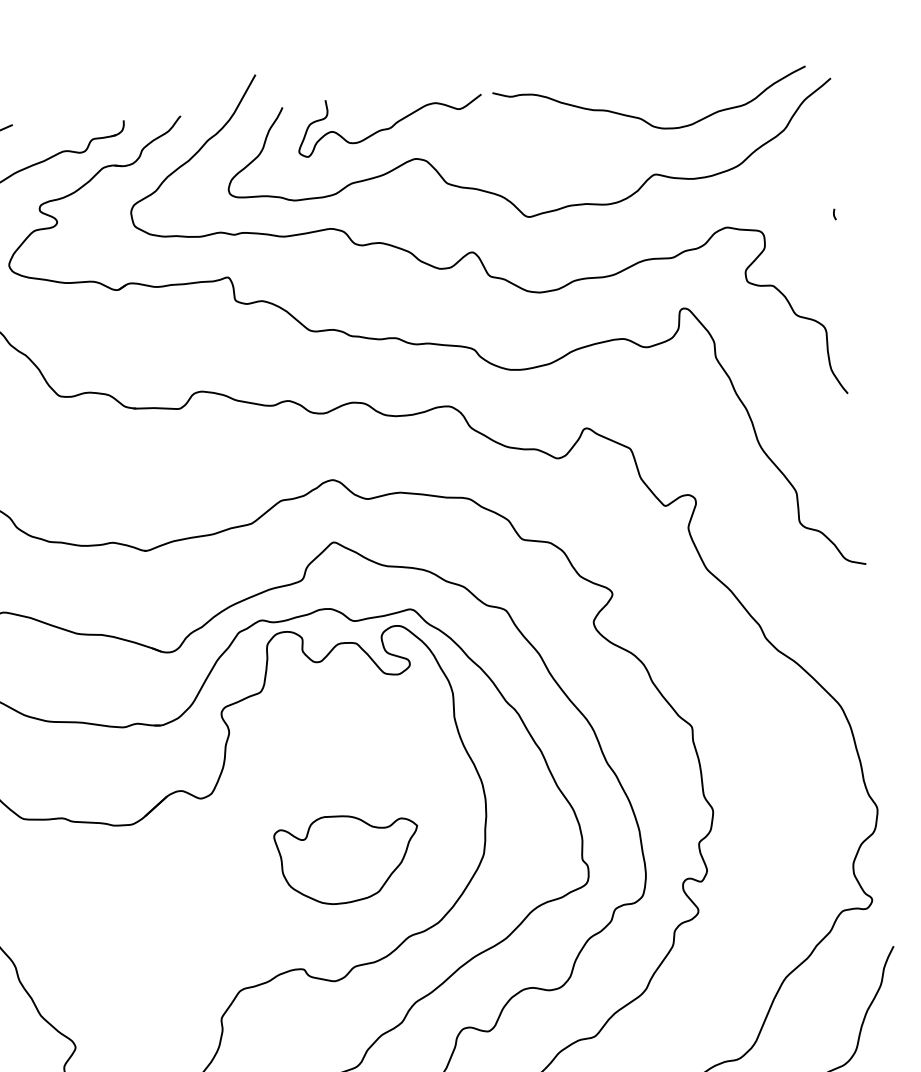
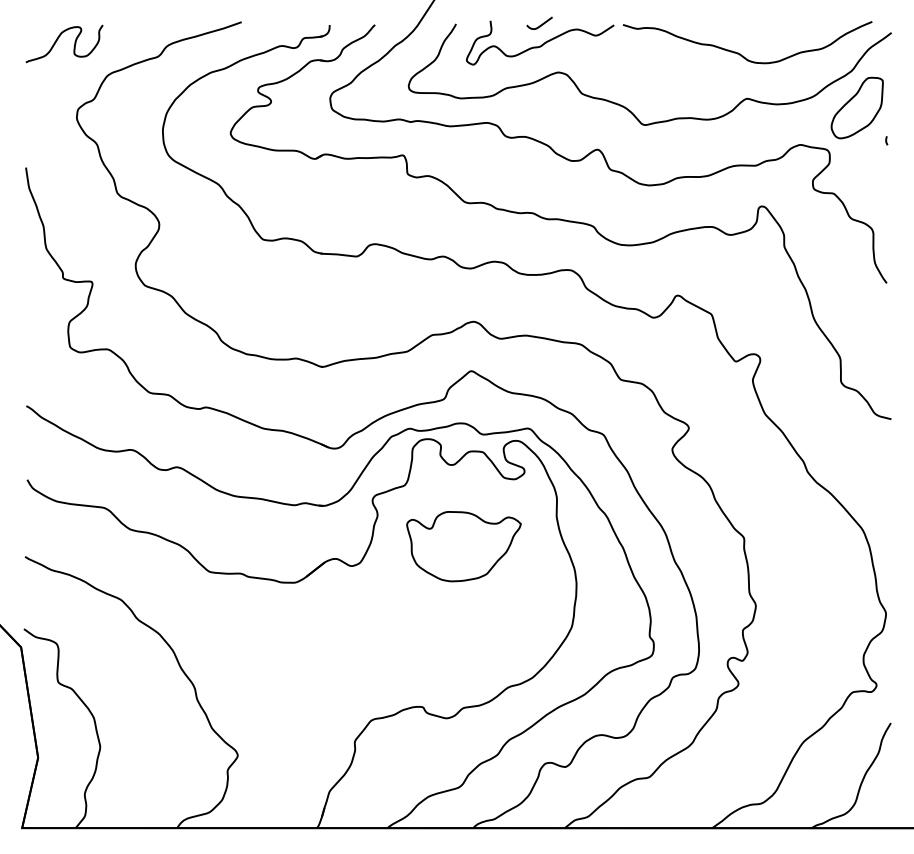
curve: (388, 100) -> (540, 24), added
part: (793, 175) -> (856, 107), added
part: (347, 859) -> (463, 546), moved

